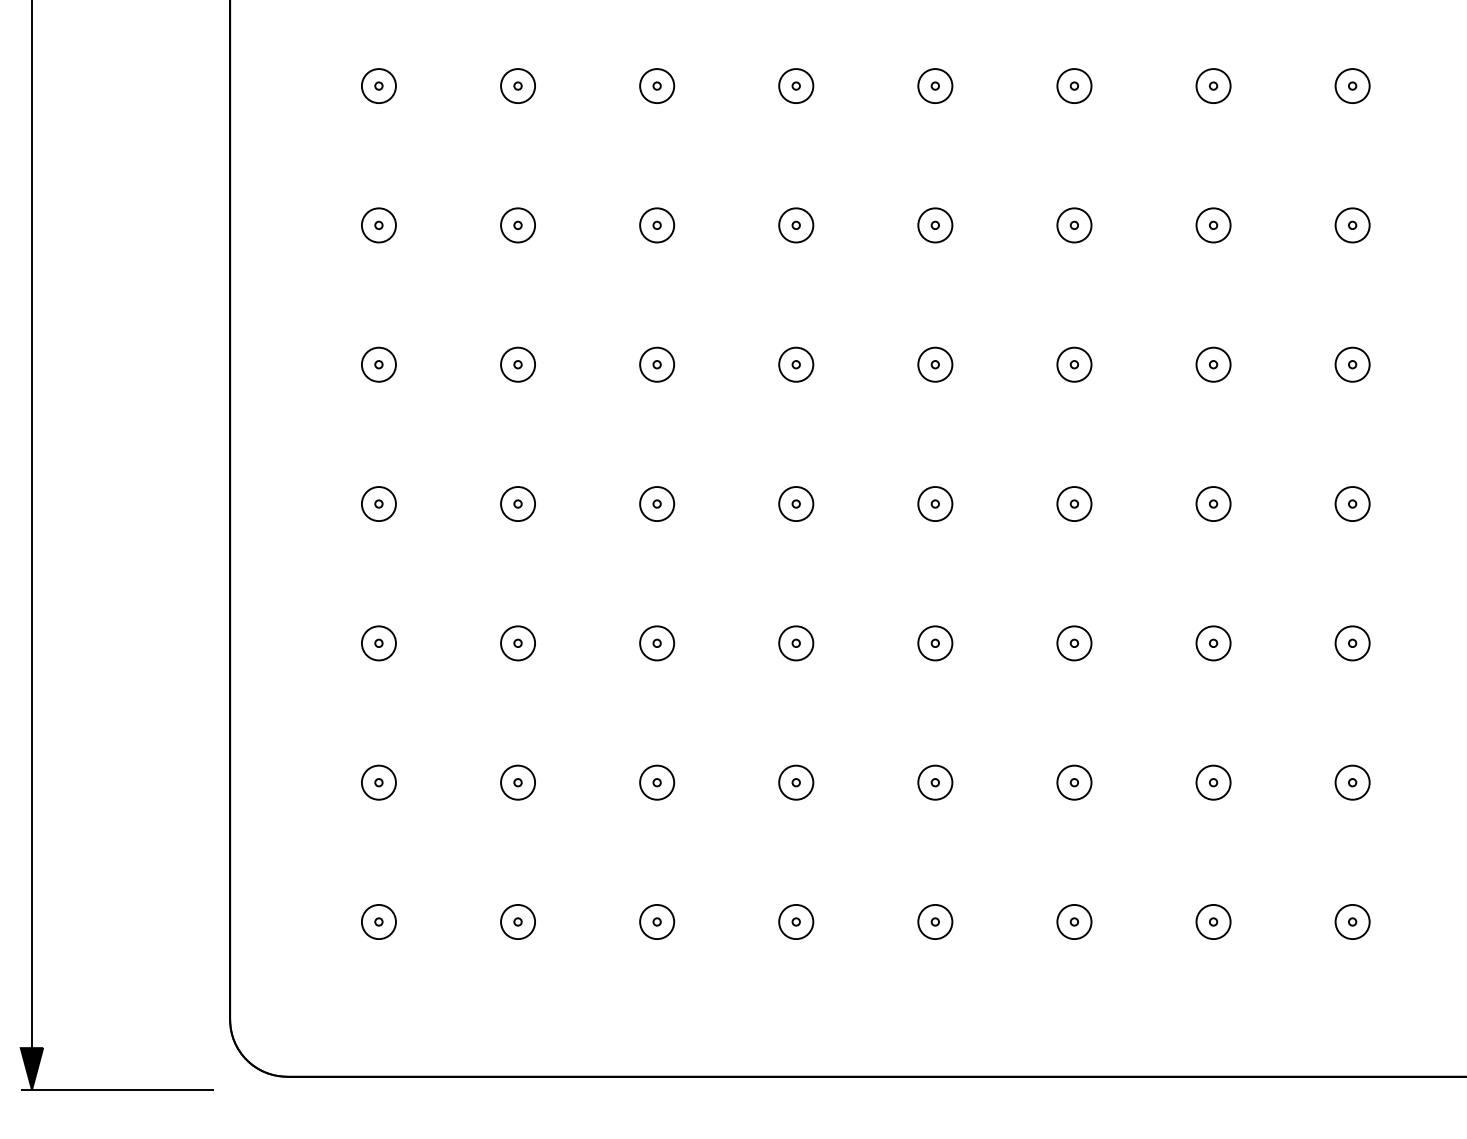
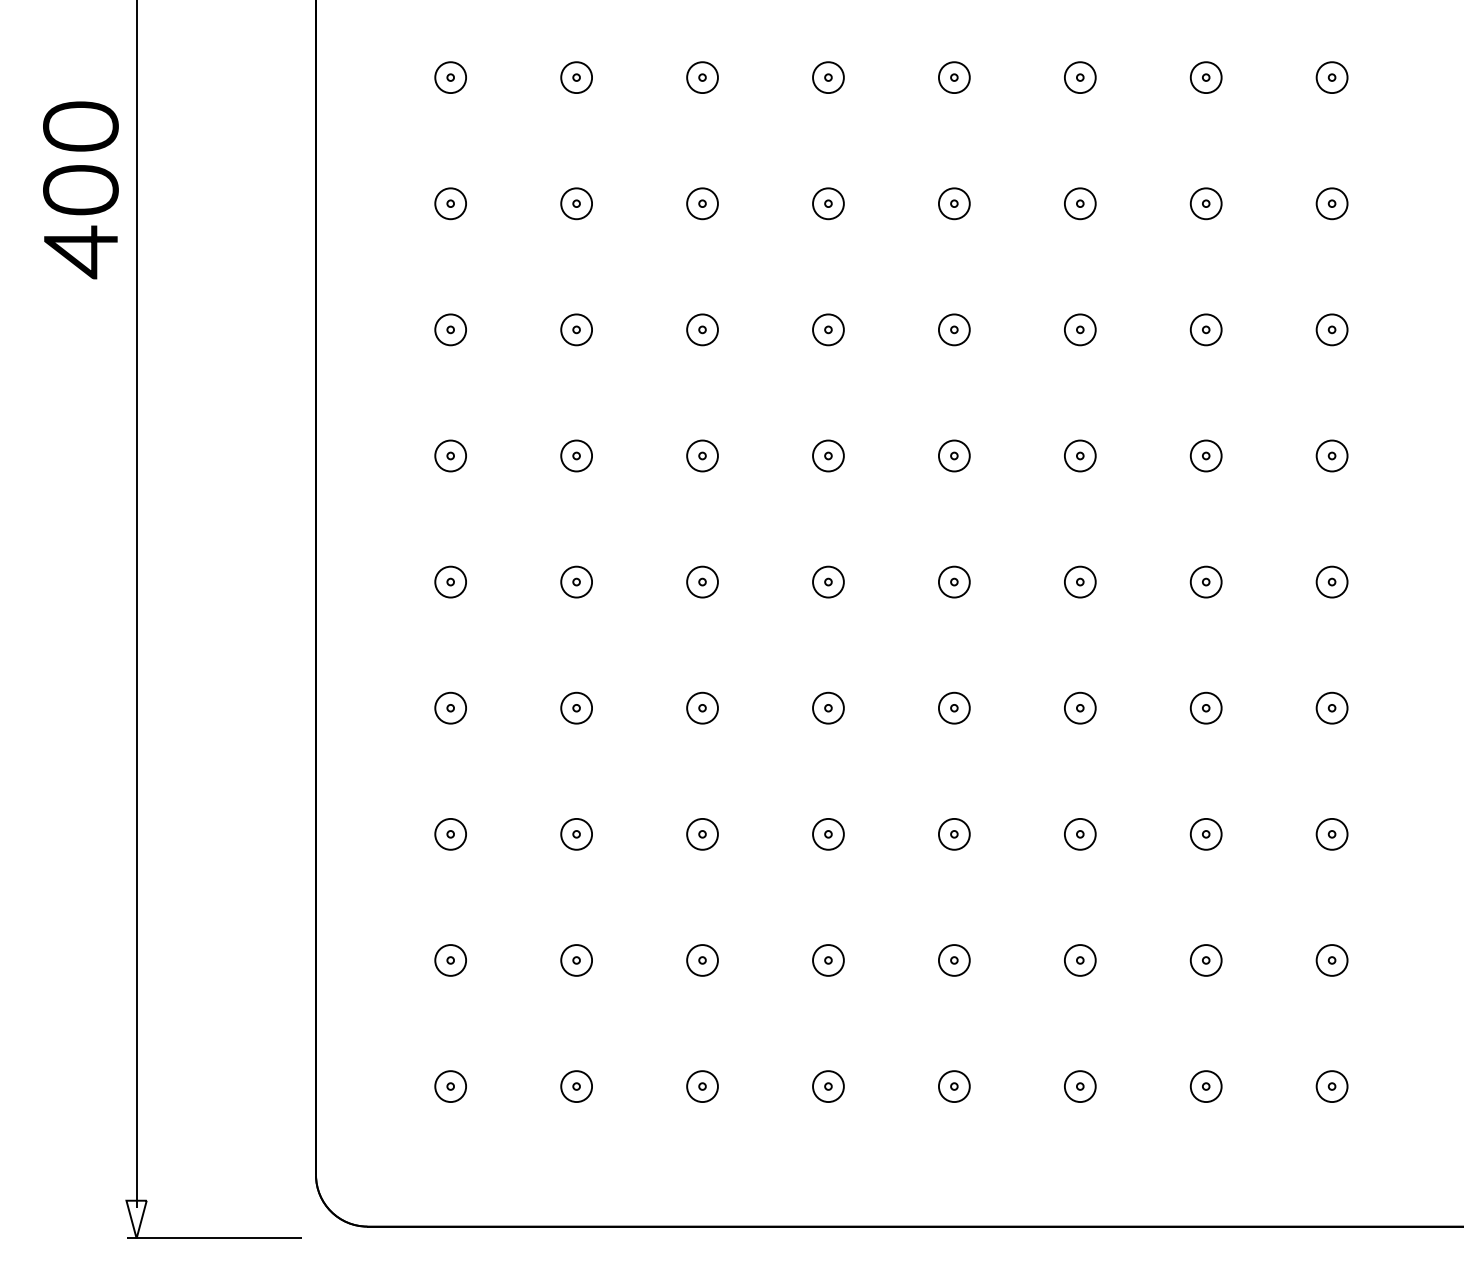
fill: (31, 1068) -> (136, 1219), removed

